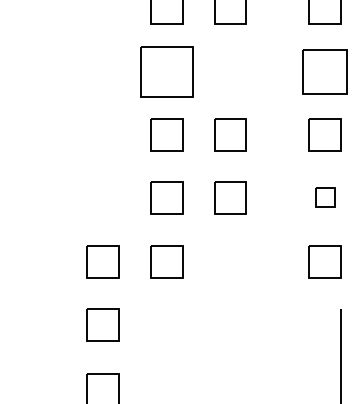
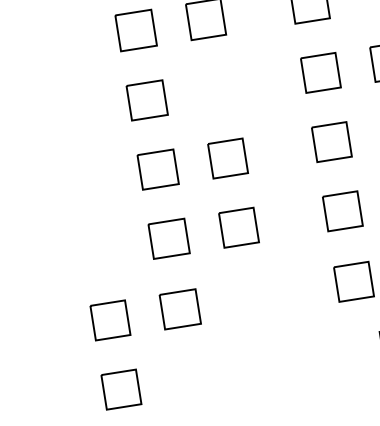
part: (166, 71) -> (146, 100), size x0.62
part: (324, 71) -> (320, 72), size x0.71
part: (324, 197) -> (341, 211), size x1.67

